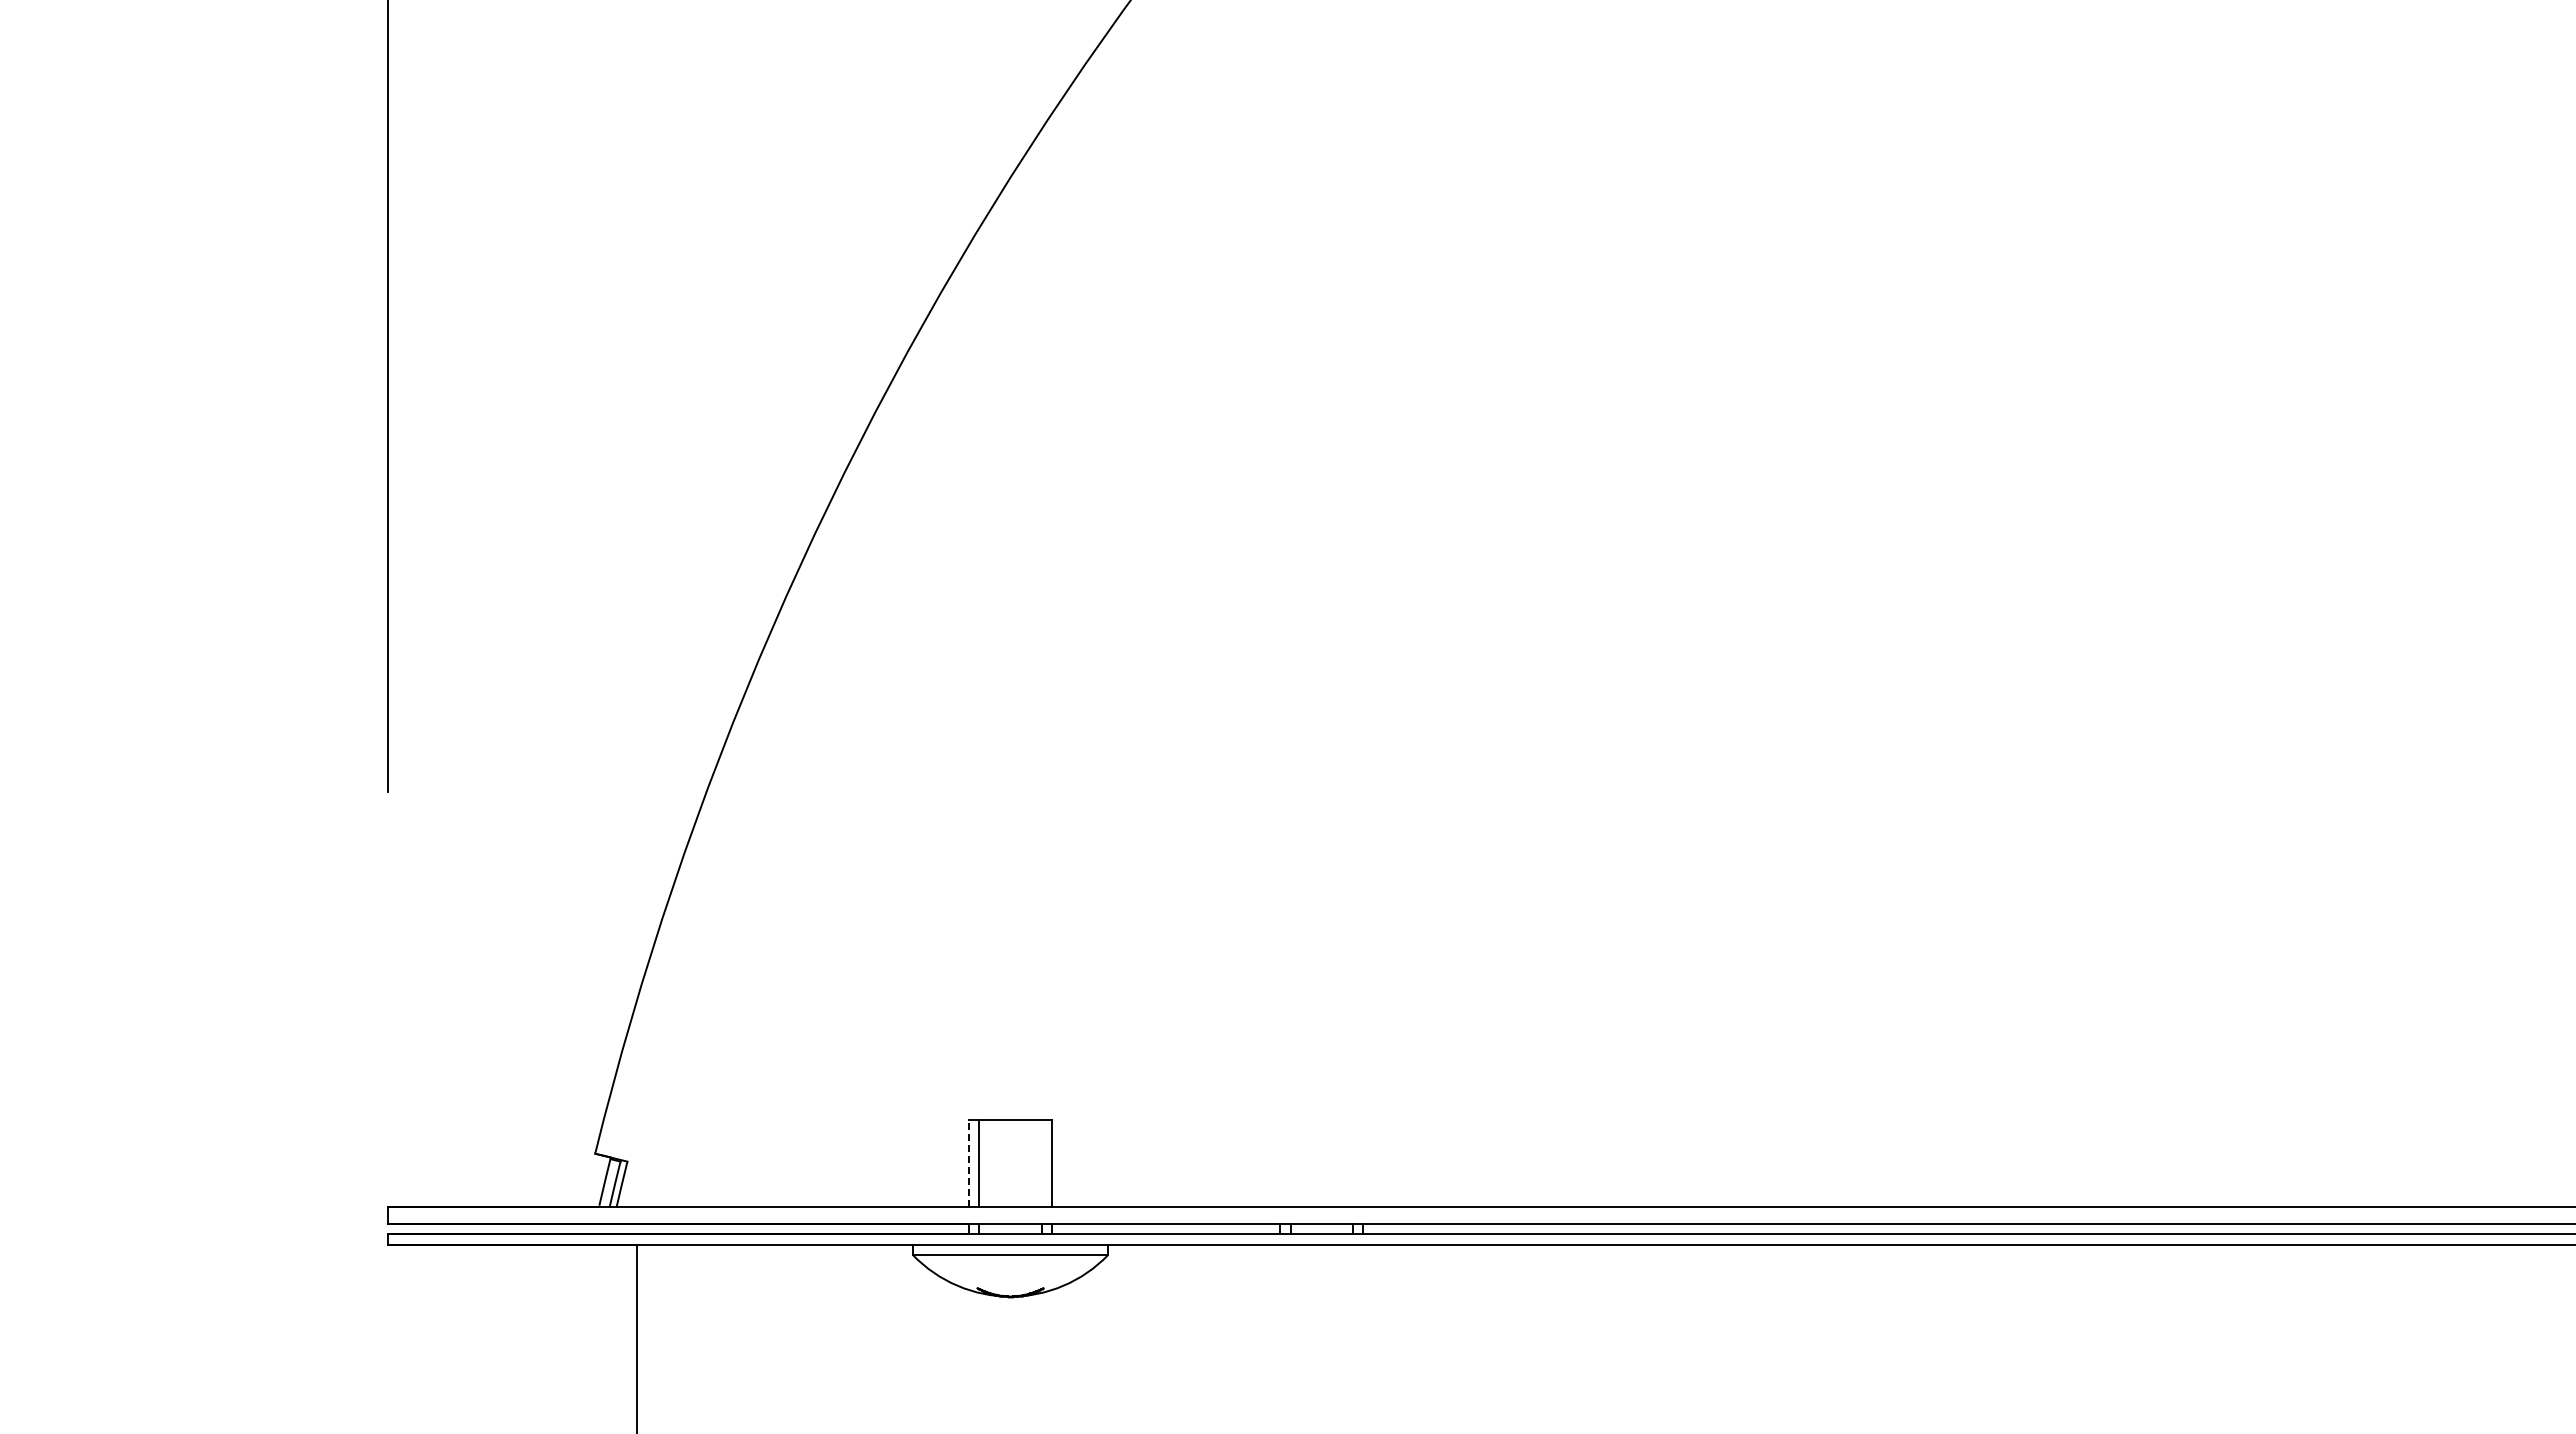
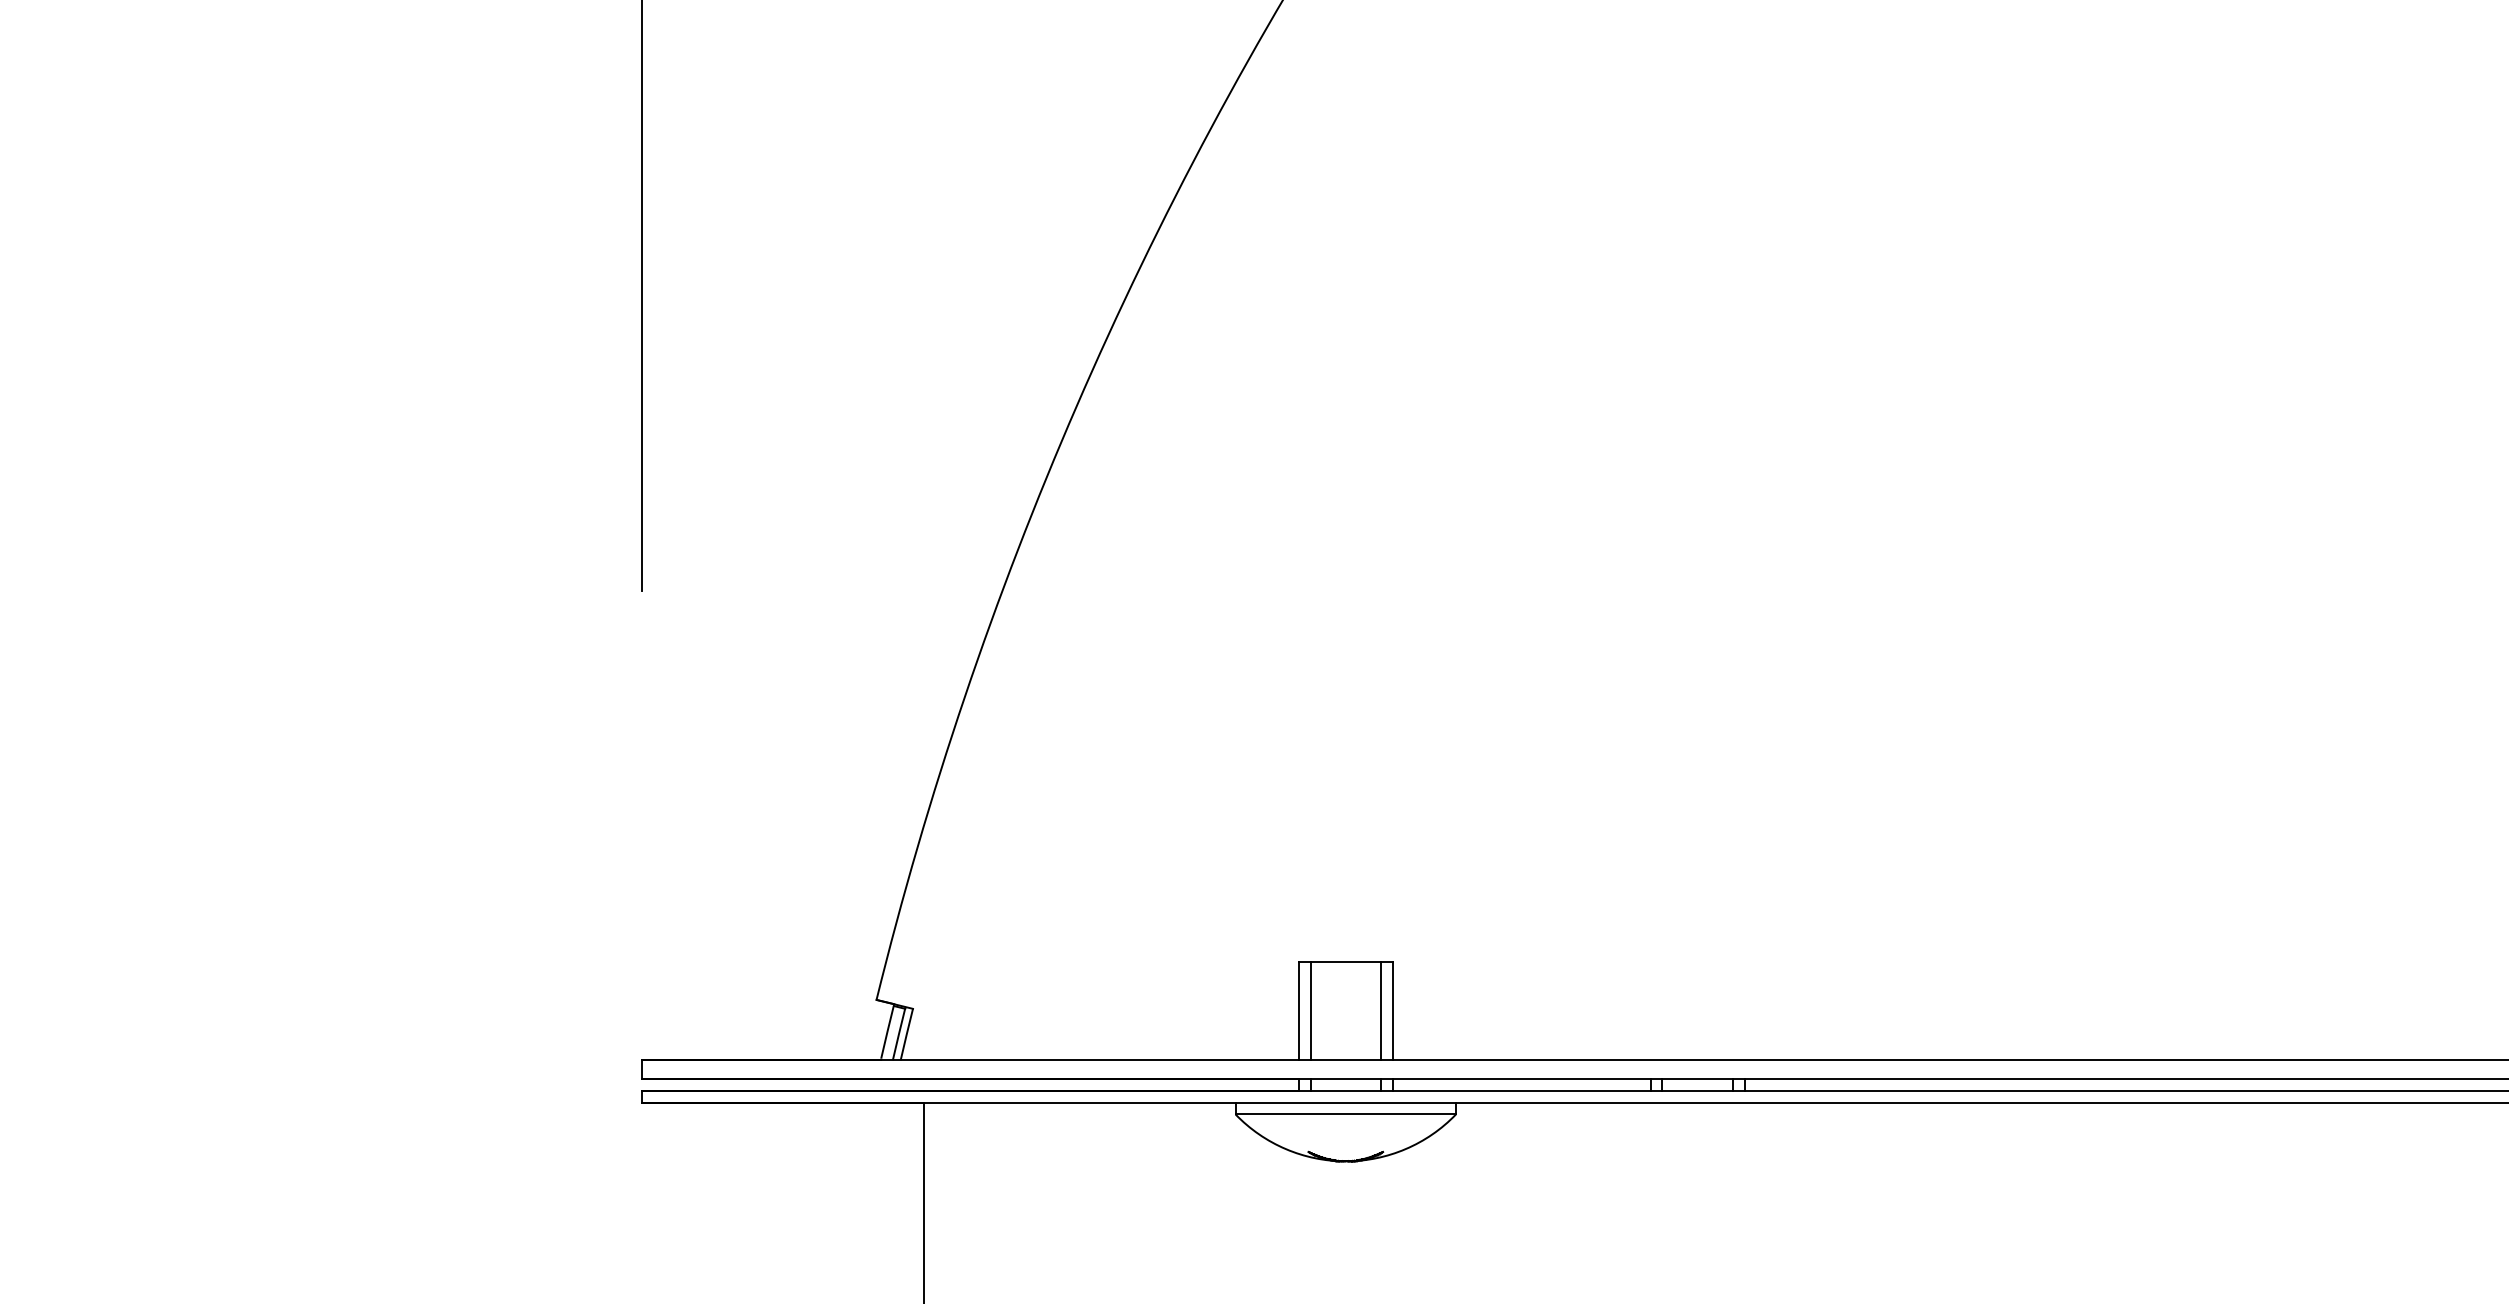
line: (969, 1163) -> (1299, 1010), dashed -> solid
line: (1041, 1163) -> (1380, 1010), added

